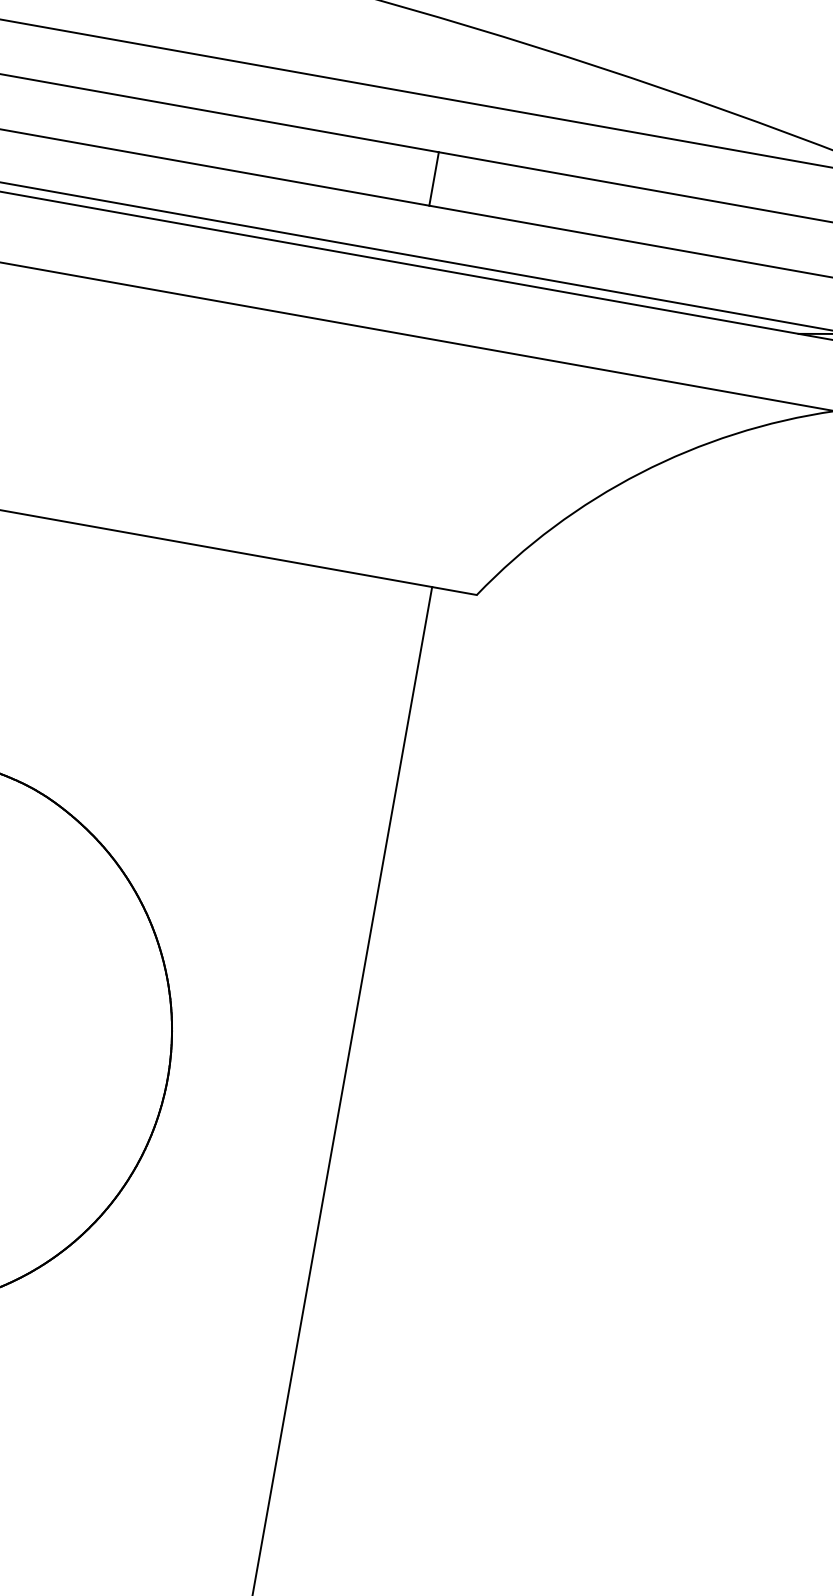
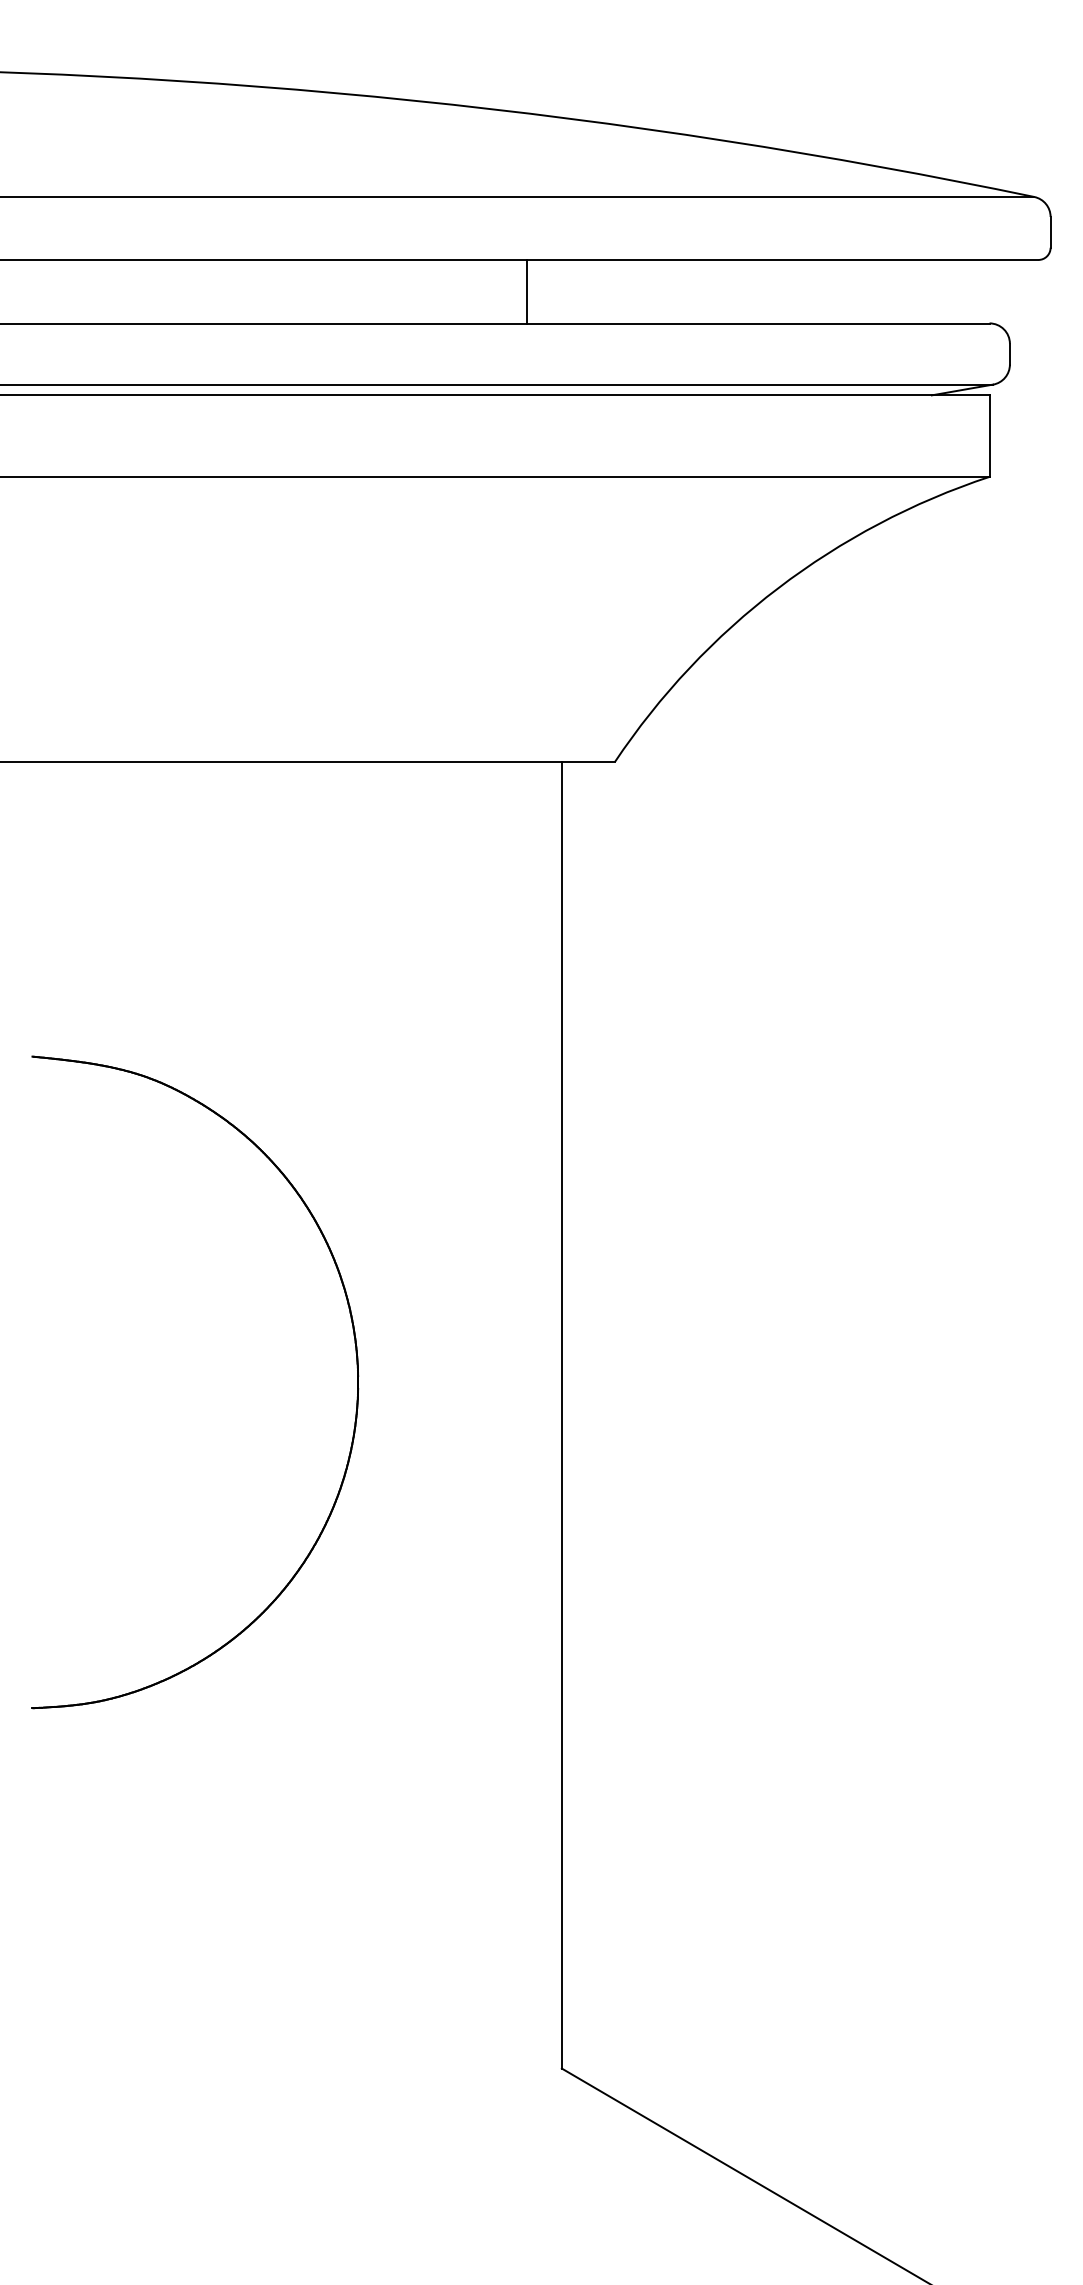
line: (434, 178) -> (527, 291), moved

